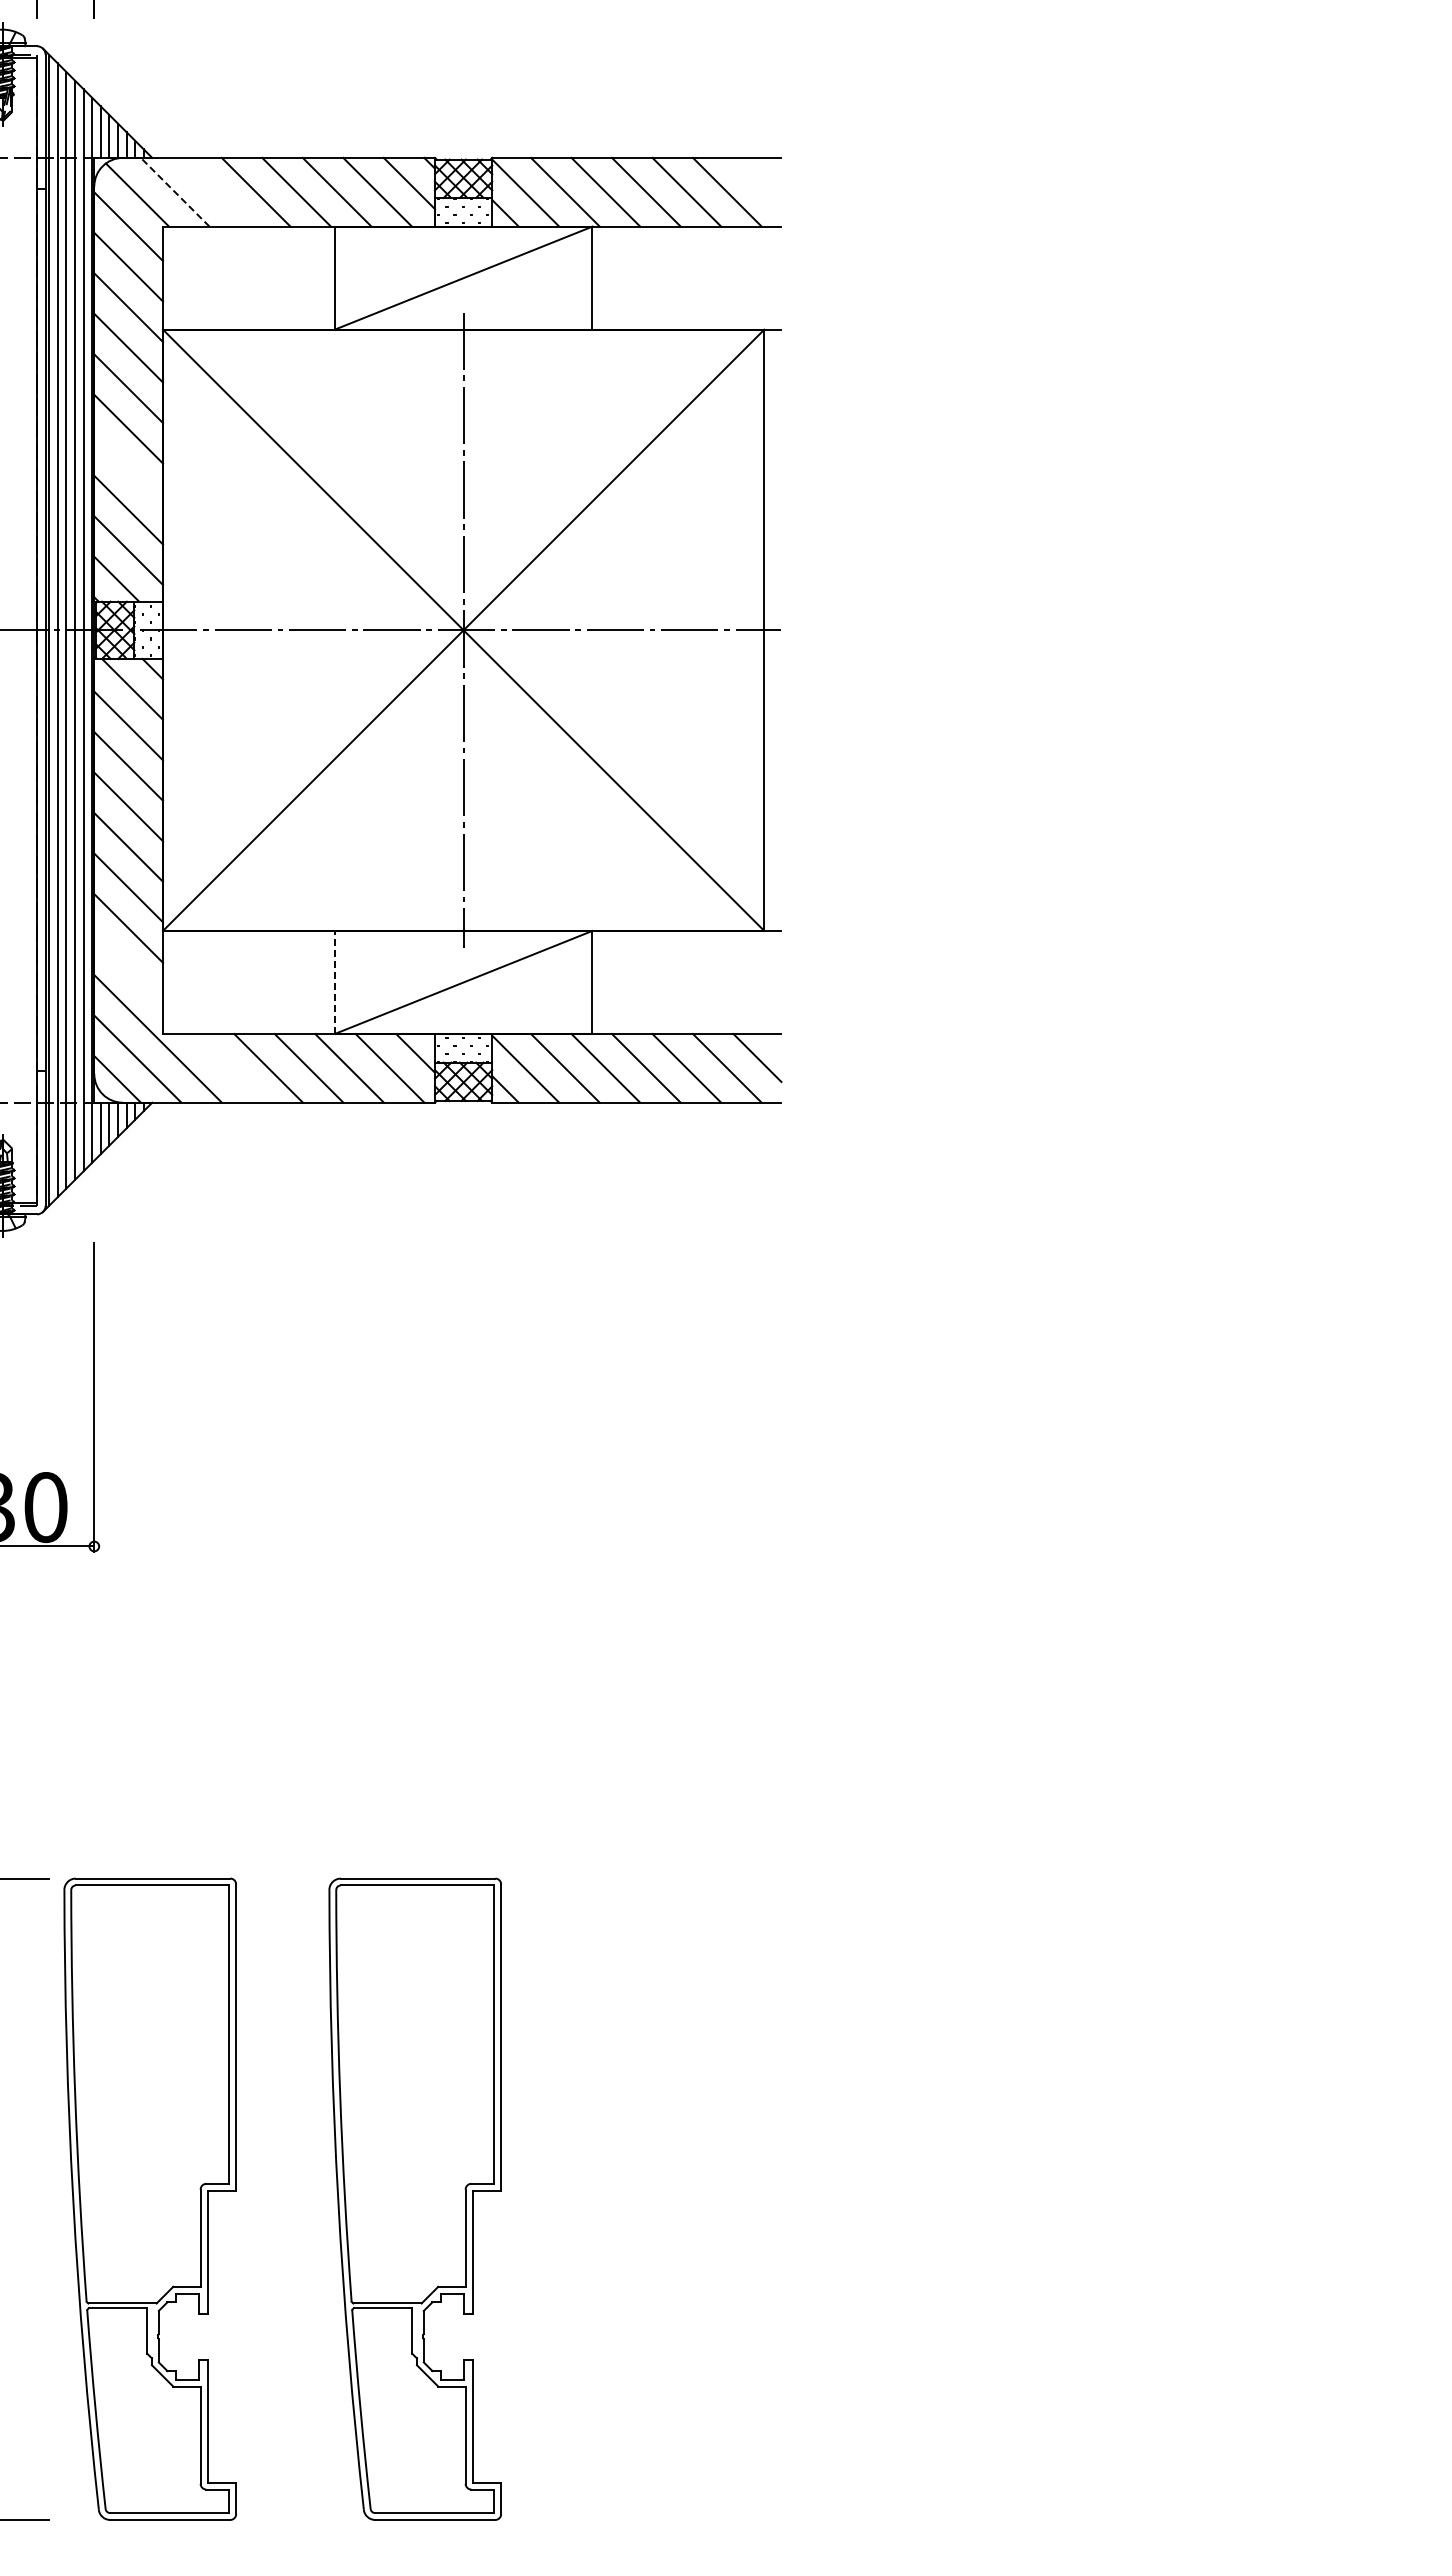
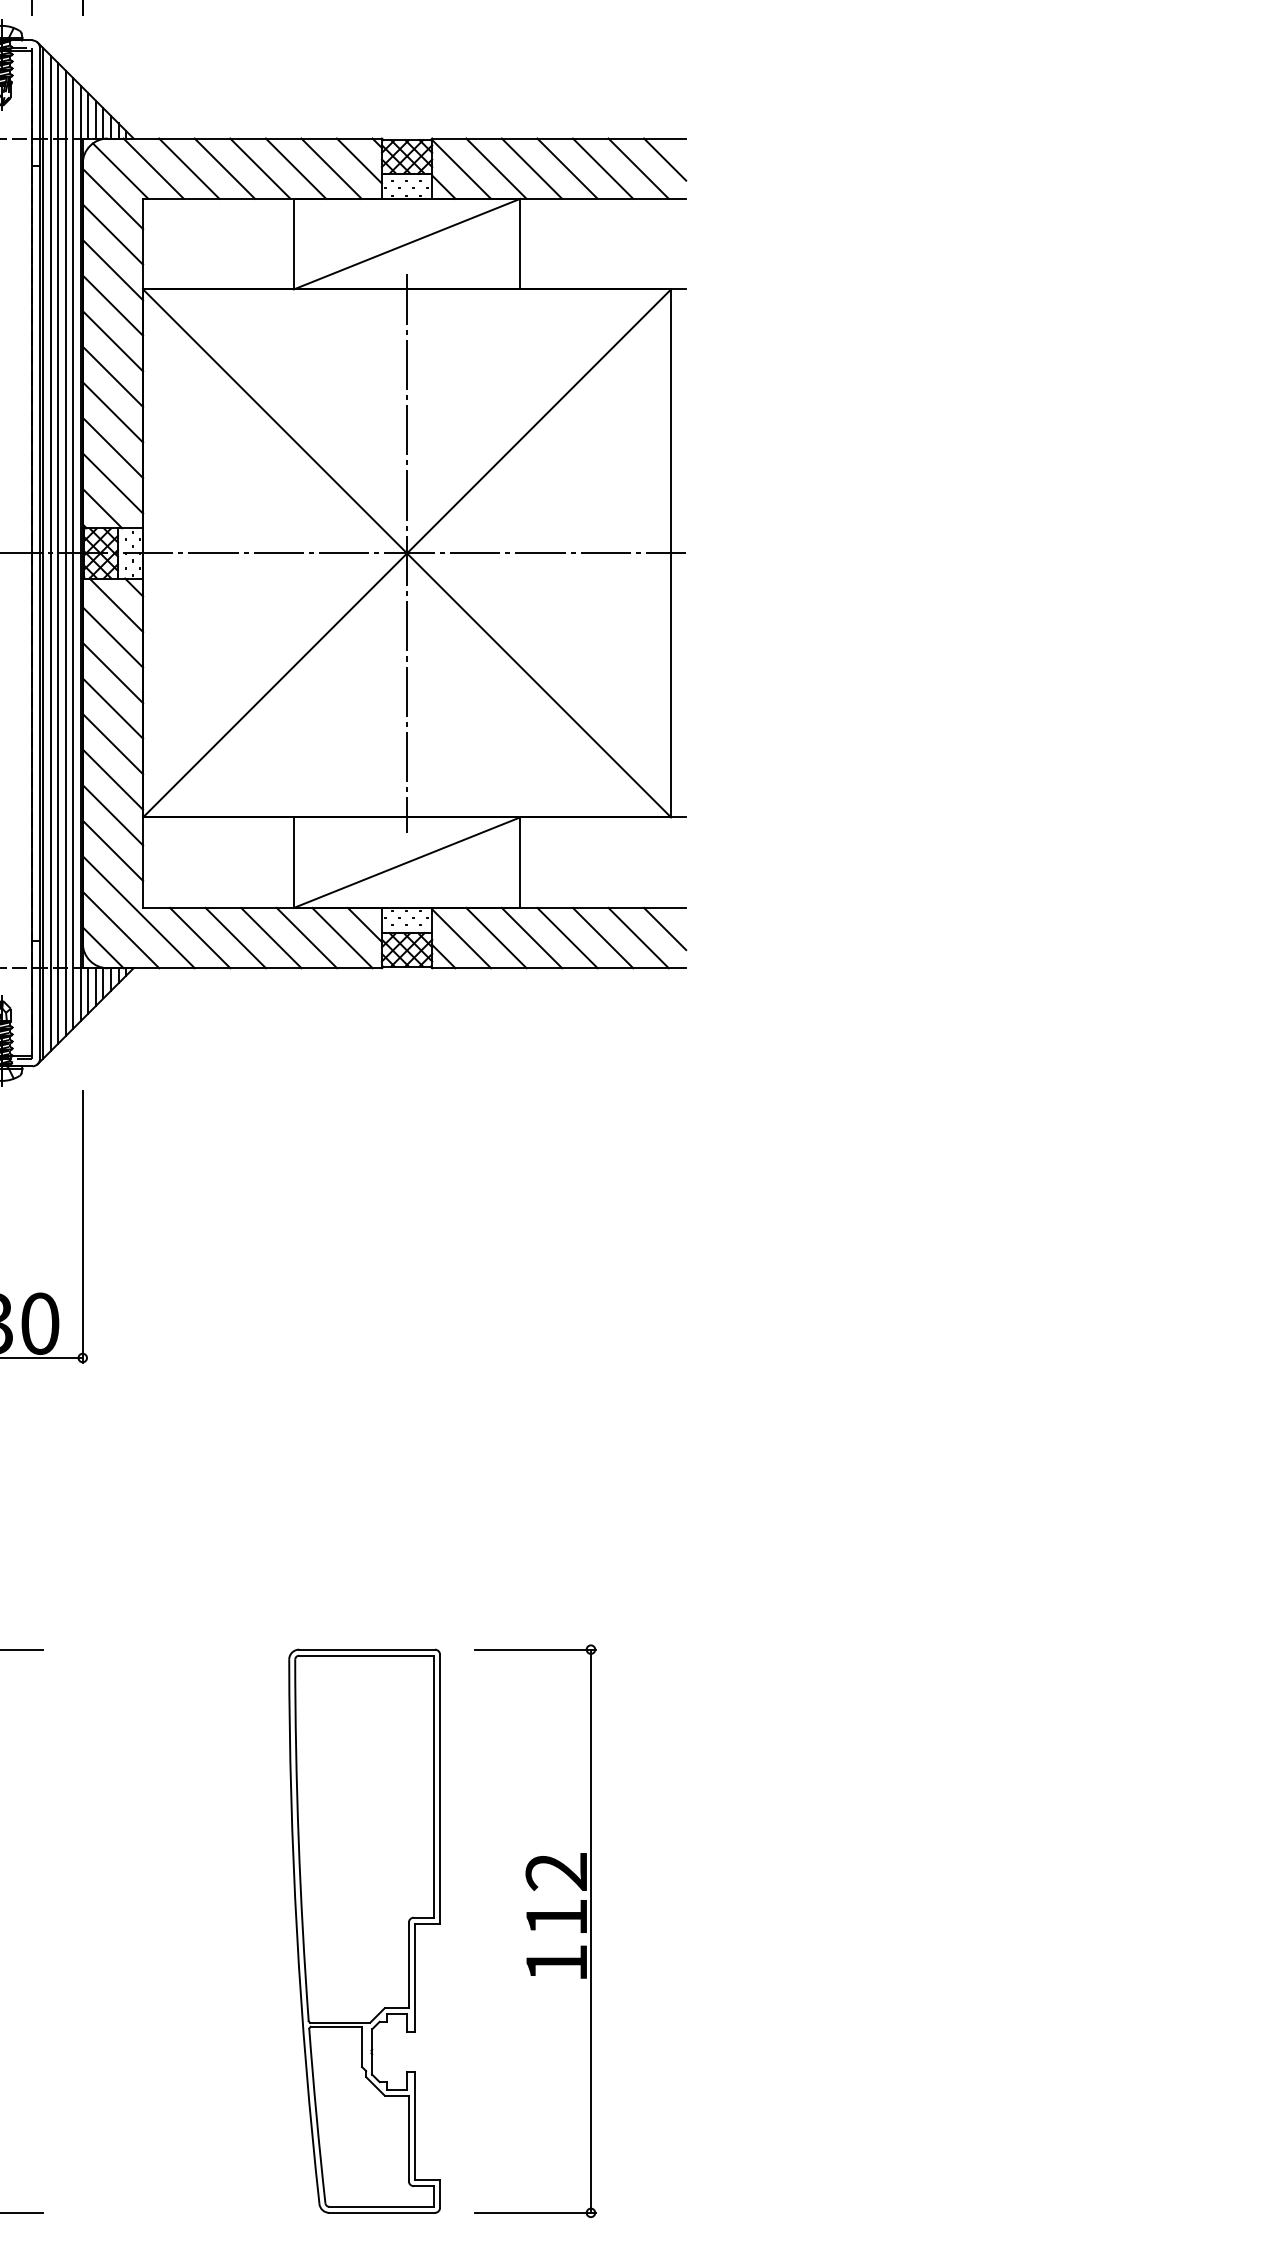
line: (757, 181) -> (665, 159), added
line: (215, 191) -> (189, 168), added
line: (175, 192) -> (154, 168), dashed -> solid
line: (128, 469) -> (112, 412), added
line: (128, 968) -> (112, 850), added
line: (334, 982) -> (293, 862), dashed -> solid
line: (227, 1068) -> (199, 938), added
part: (149, 2198) -> (131, 1930), removed
part: (609, 2198) -> (535, 1930), added

